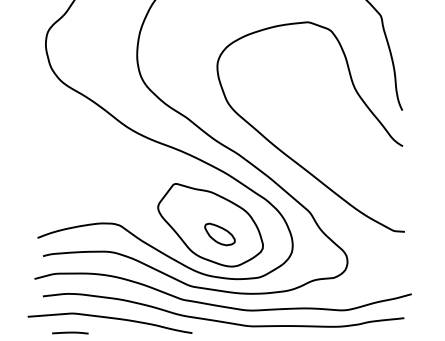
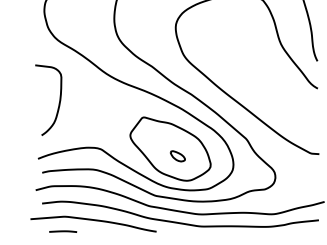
curve: (64, 166) -> (58, 104), added
part: (220, 234) -> (178, 156), size x0.62

